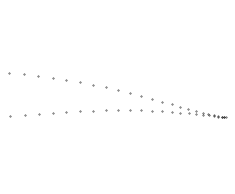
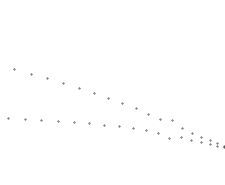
part: (162, 106) -> (171, 129), size x1.6

